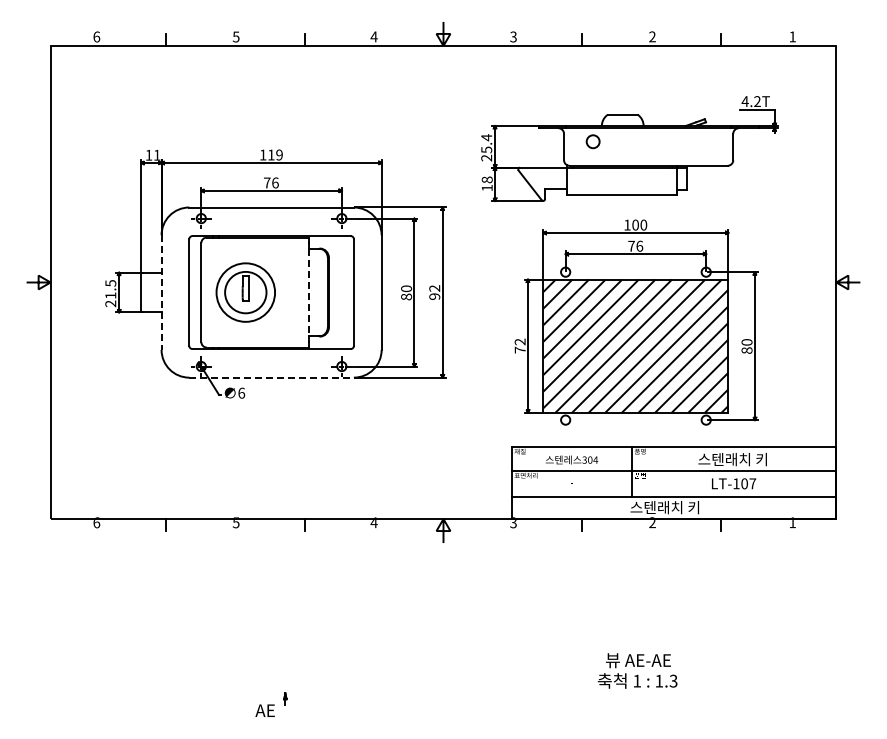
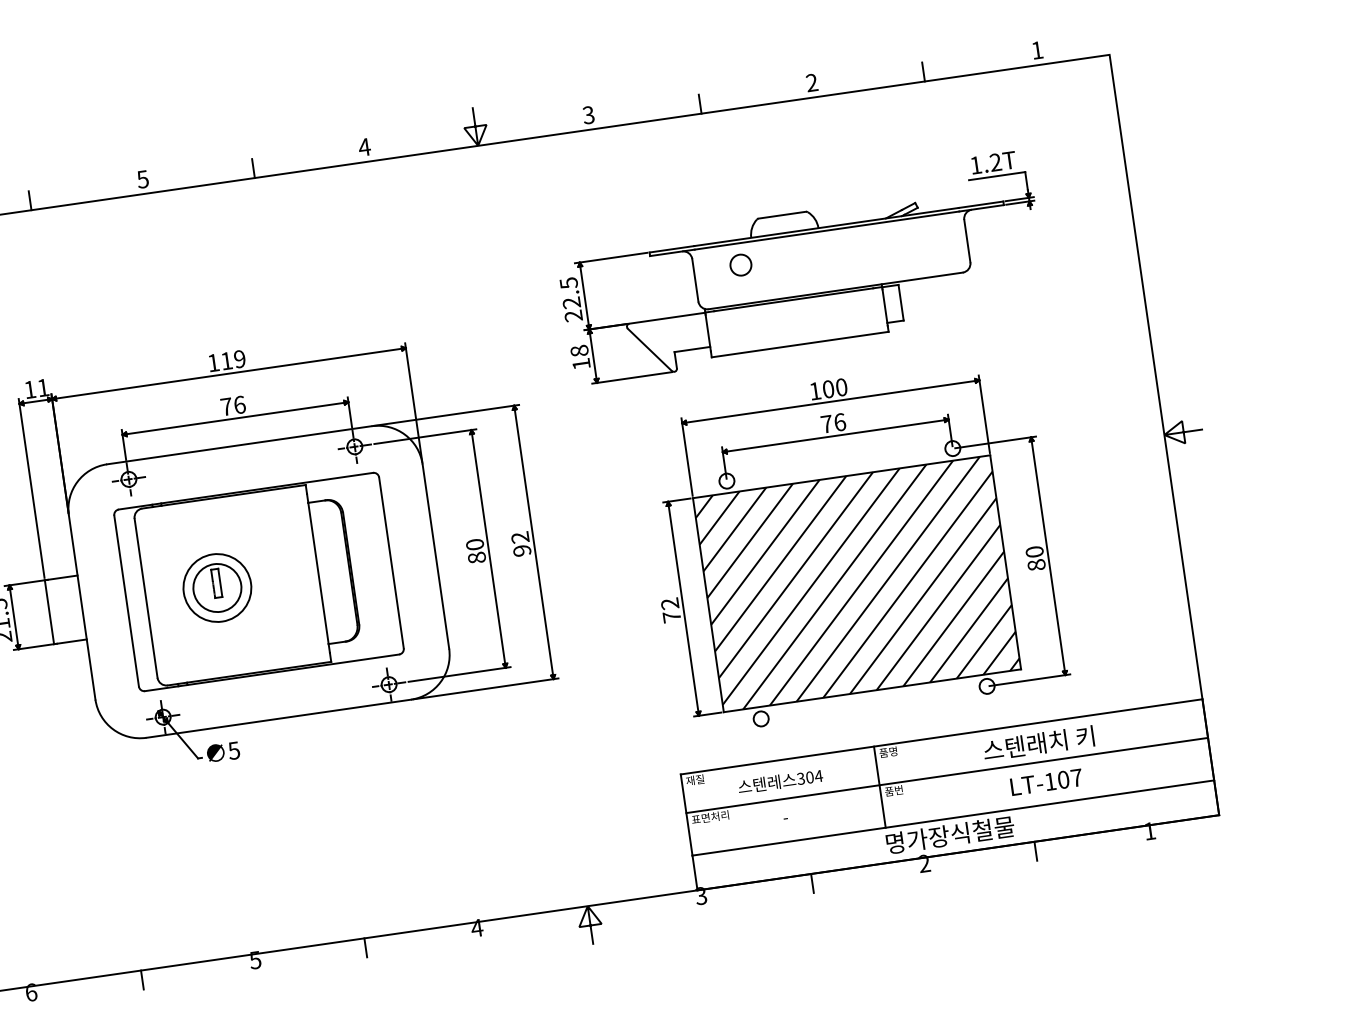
text: (744, 101) -> (974, 165), 4.2T -> 1.2T
text: (486, 143) -> (569, 292), 25.4 -> 22.5
part: (245, 292) -> (217, 587), size x0.71
line: (308, 292) -> (318, 573), dashed -> solid
line: (161, 293) -> (82, 609), dashed -> solid
line: (272, 377) -> (280, 718), dashed -> solid
text: (241, 392) -> (233, 749), 6 -> 5
text: (670, 507) -> (949, 835), 스텐래치 키 -> 명가장식철물

